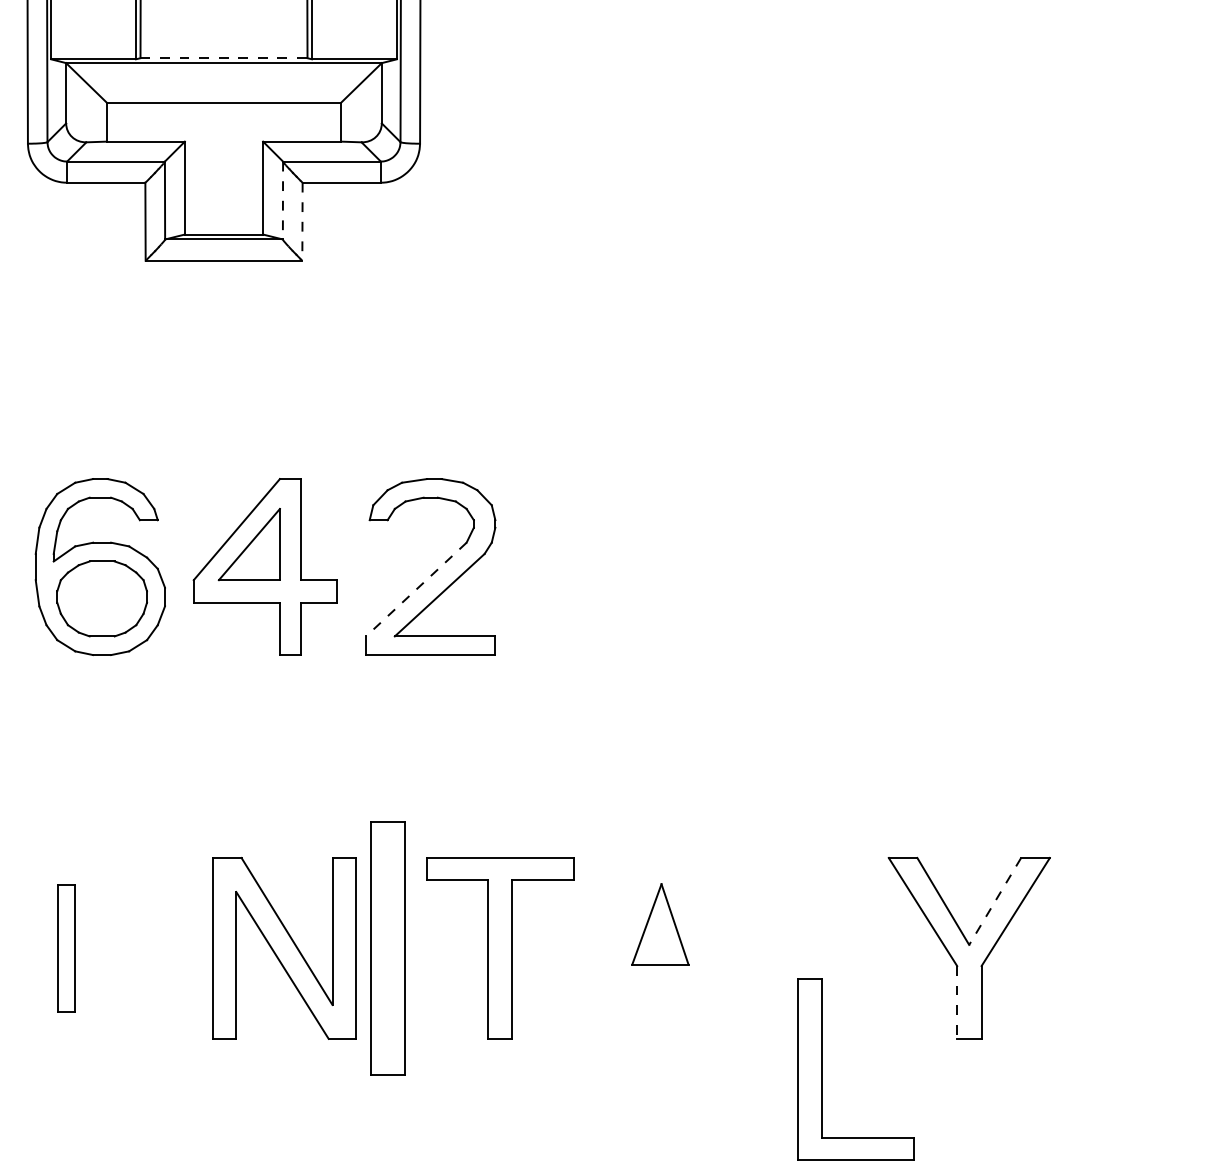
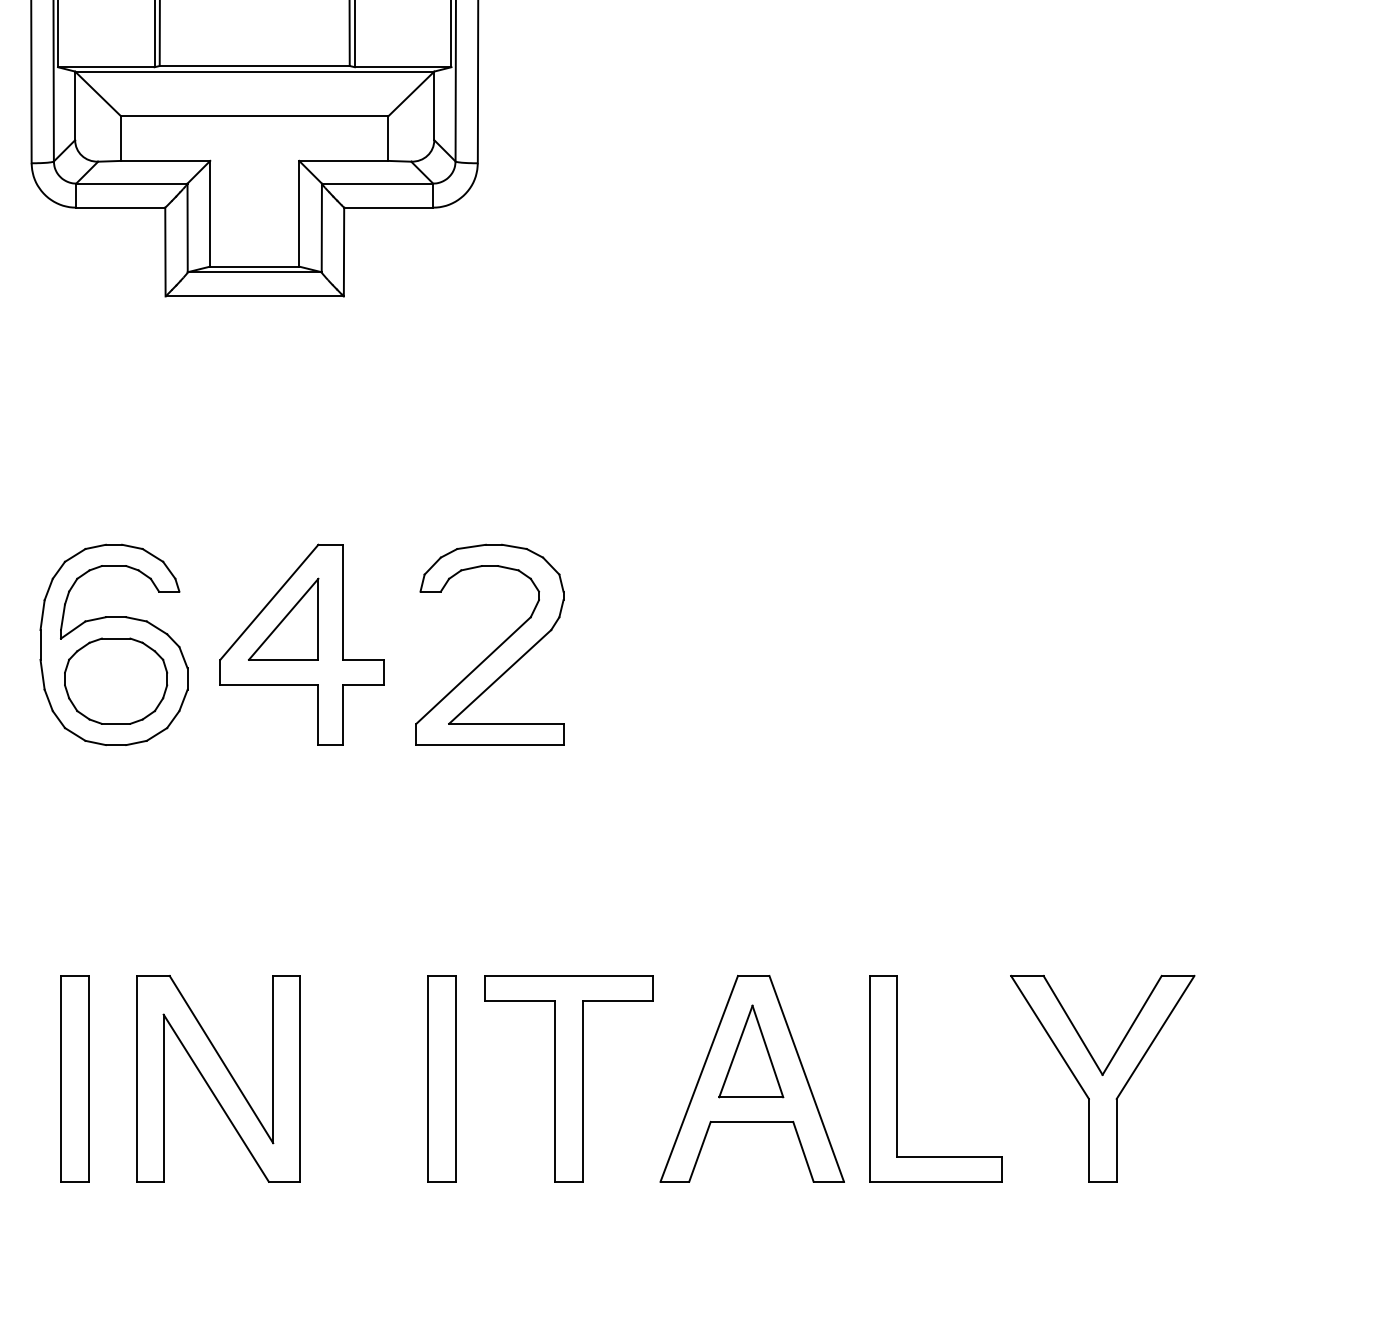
line: (224, 58) -> (255, 66), dashed -> solid
line: (282, 201) -> (321, 228), dashed -> solid
line: (302, 222) -> (344, 252), dashed -> solid
line: (416, 589) -> (473, 670), dashed -> solid
line: (995, 901) -> (1132, 1025), dashed -> solid
part: (65, 948) -> (74, 1078), size x1.43
part: (284, 948) -> (218, 1078), moved
part: (388, 948) -> (441, 1078), size x0.71
part: (660, 948) -> (751, 1078), added
line: (956, 1002) -> (1088, 1140), dashed -> solid
part: (822, 1069) -> (897, 1078), moved

